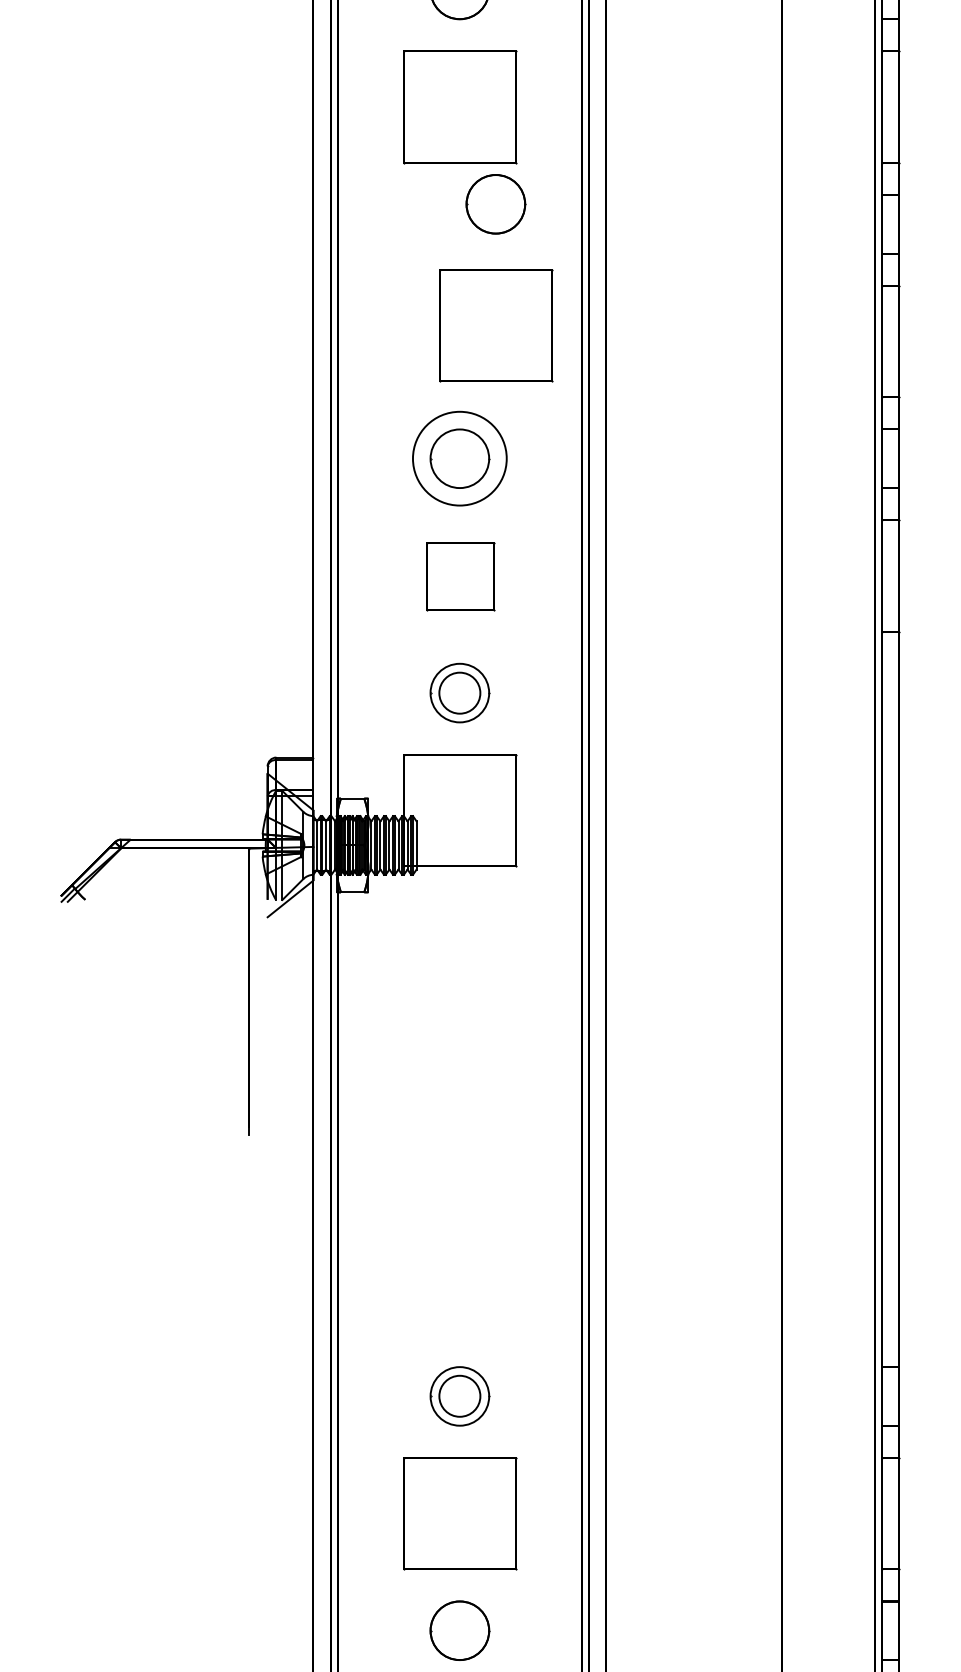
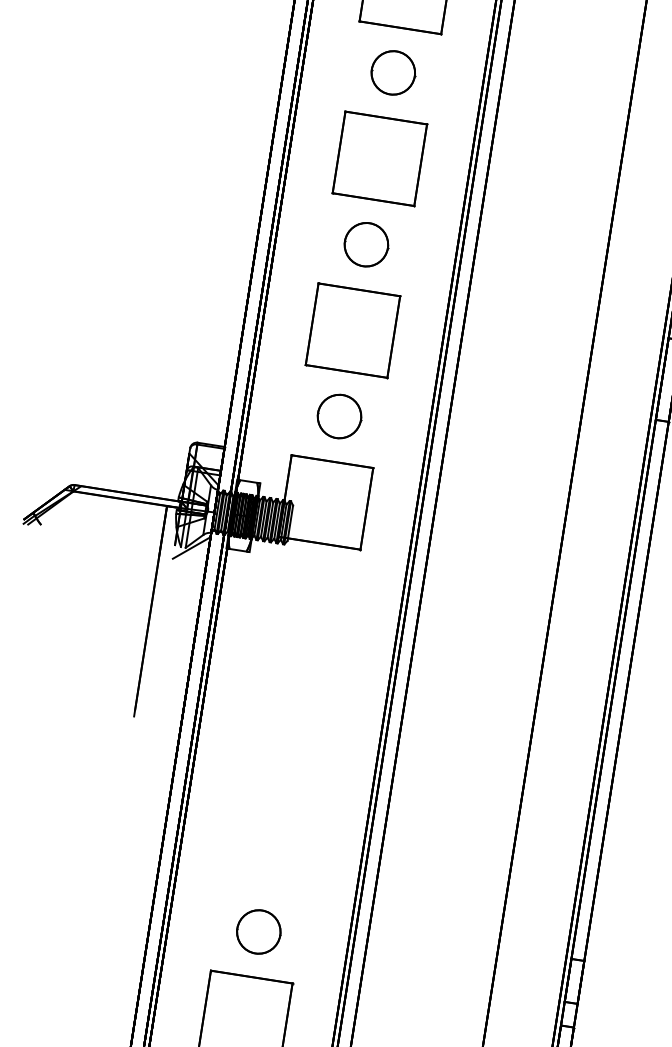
part: (495, 204) -> (393, 73), moved
part: (496, 325) -> (380, 158), moved
circle: (459, 458) -> (366, 244), size x0.62
part: (460, 576) -> (353, 331), size x1.67
circle: (459, 692) -> (339, 416), size x1.43
circle: (459, 1395) -> (258, 931), size x1.43

